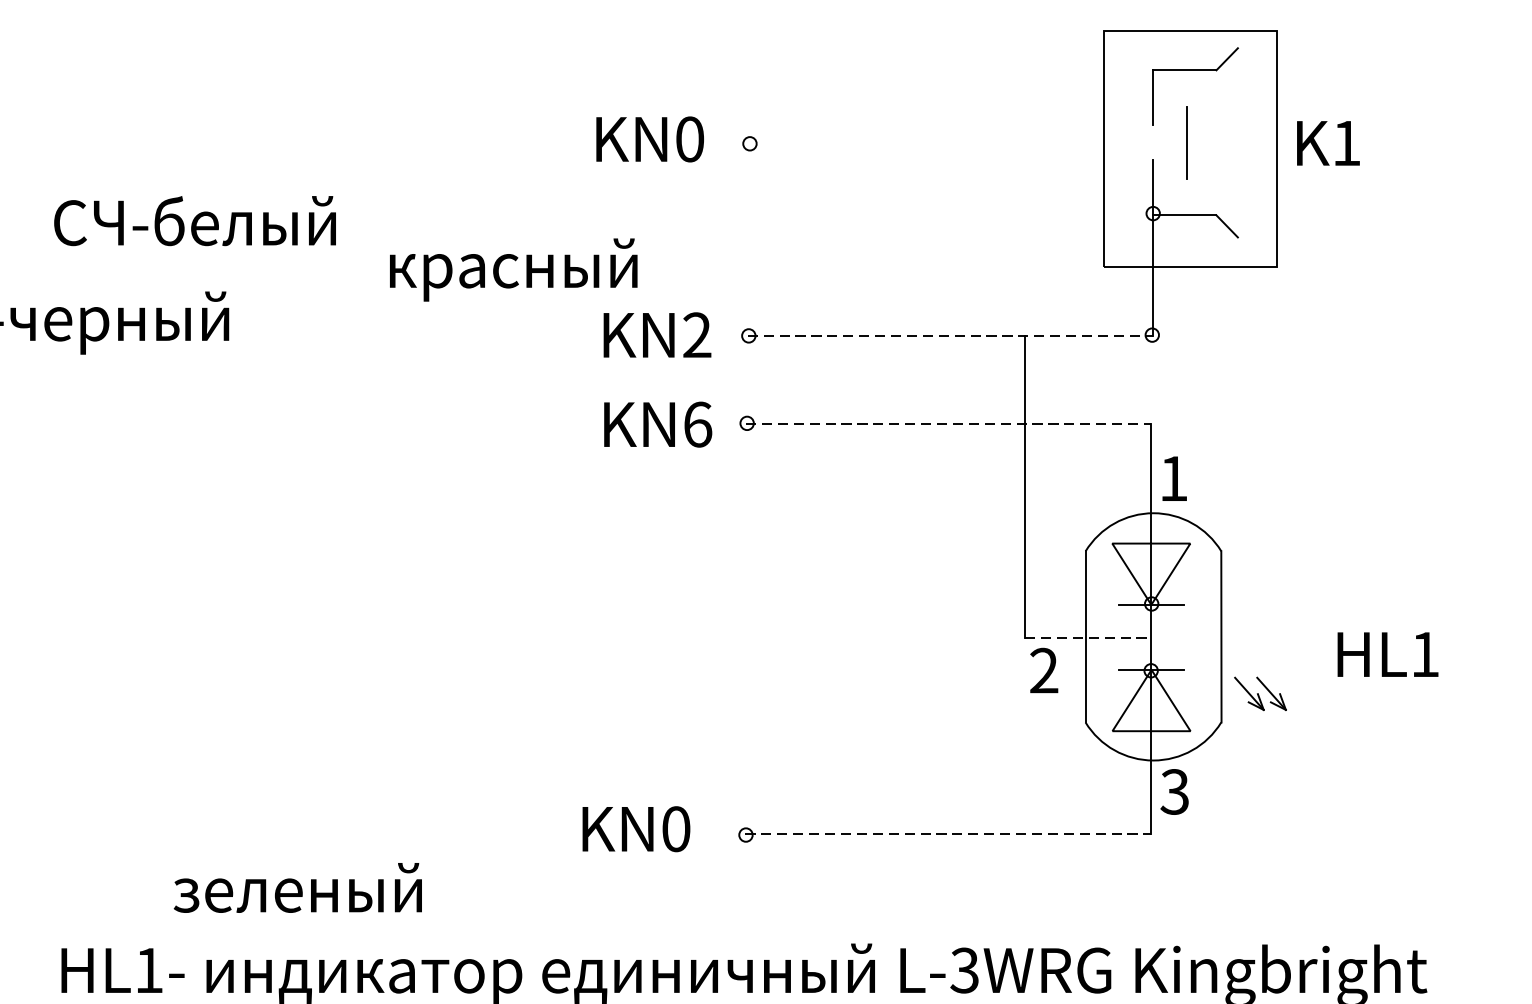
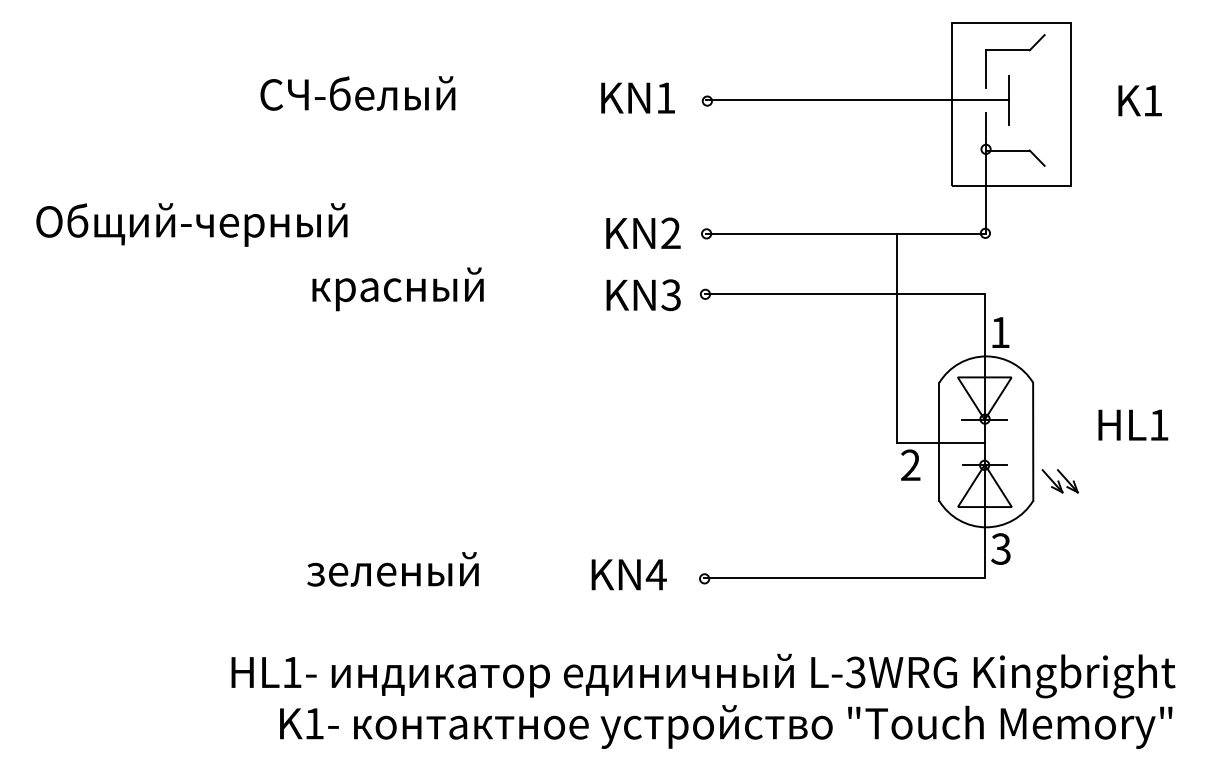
text: (689, 138) -> (665, 97), KN0 -> KN1
line: (967, 142) -> (857, 100), added
text: (1327, 142) -> (1139, 100), moved
text: (194, 221) -> (357, 93), moved
text: (512, 270) -> (397, 289), moved
line: (951, 335) -> (846, 233), dashed -> solid
line: (949, 423) -> (845, 294), dashed -> solid
text: (698, 425) -> (671, 295), KN6 -> KN3
line: (1088, 637) -> (941, 442), dashed -> solid
text: (1388, 653) -> (1133, 424), moved
text: (674, 828) -> (655, 574), KN0 -> KN4
line: (948, 834) -> (844, 578), dashed -> solid
text: (297, 888) -> (392, 569), moved

